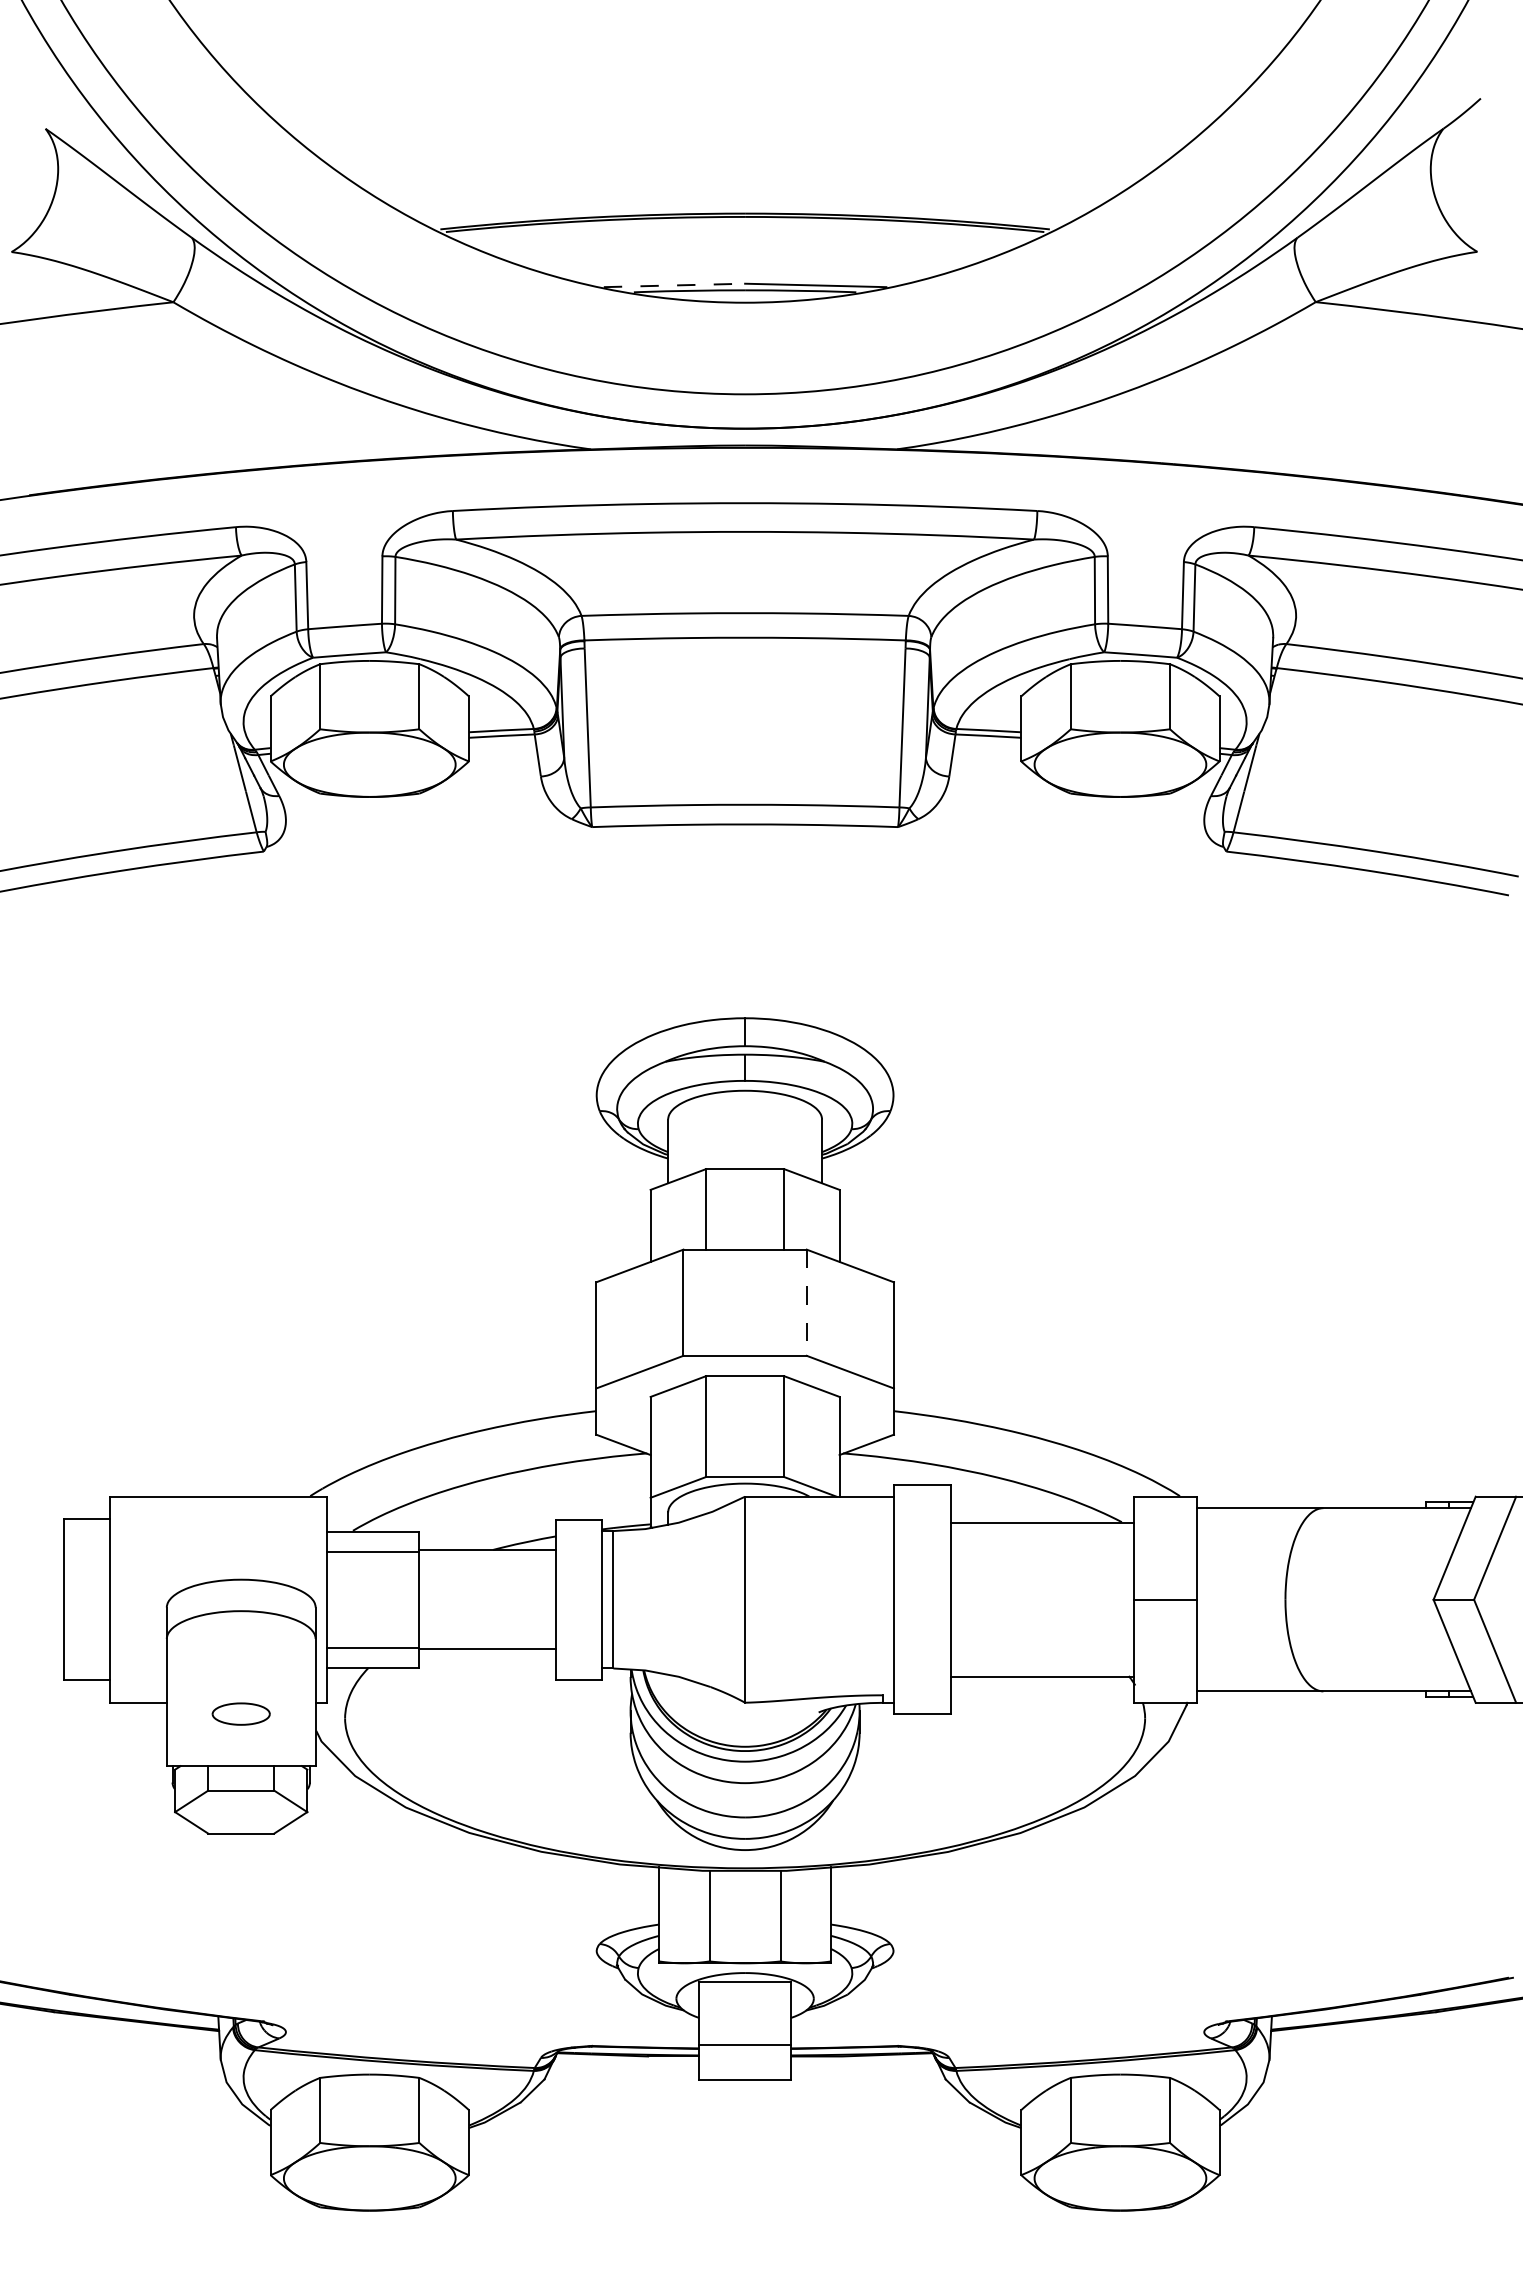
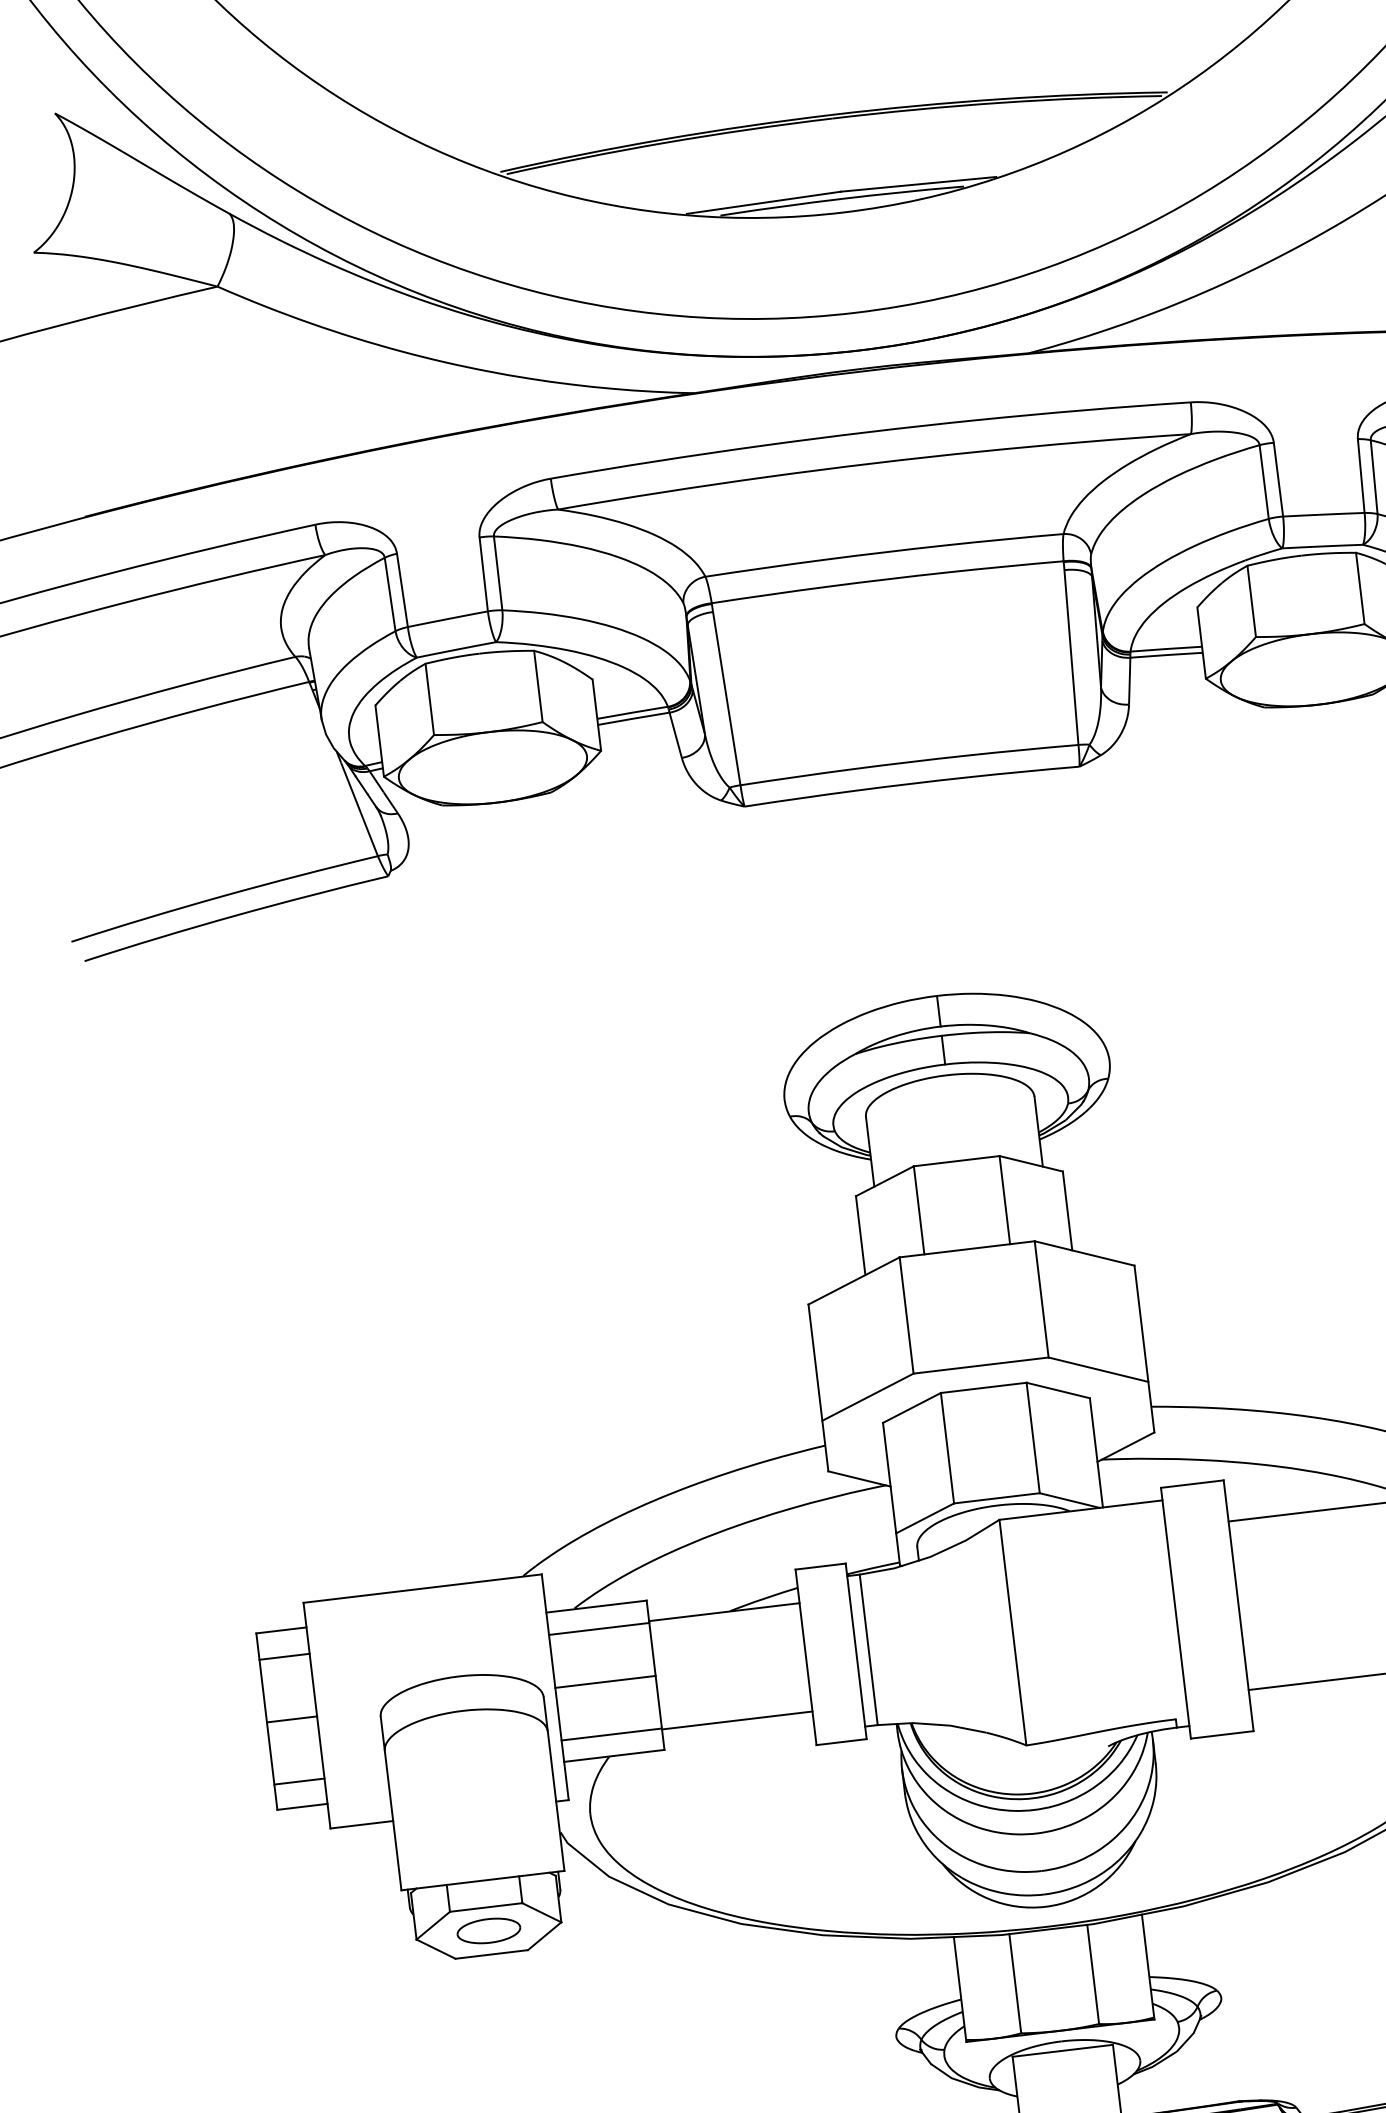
line: (674, 285) -> (764, 202), dashed -> solid
line: (806, 1303) -> (1041, 1300), dashed -> solid
line: (86, 1543) -> (284, 1657), added
line: (86, 1600) -> (291, 1719), added
line: (372, 1600) -> (605, 1682), added
line: (86, 1657) -> (299, 1781), added
part: (240, 1713) -> (488, 1930), moved

